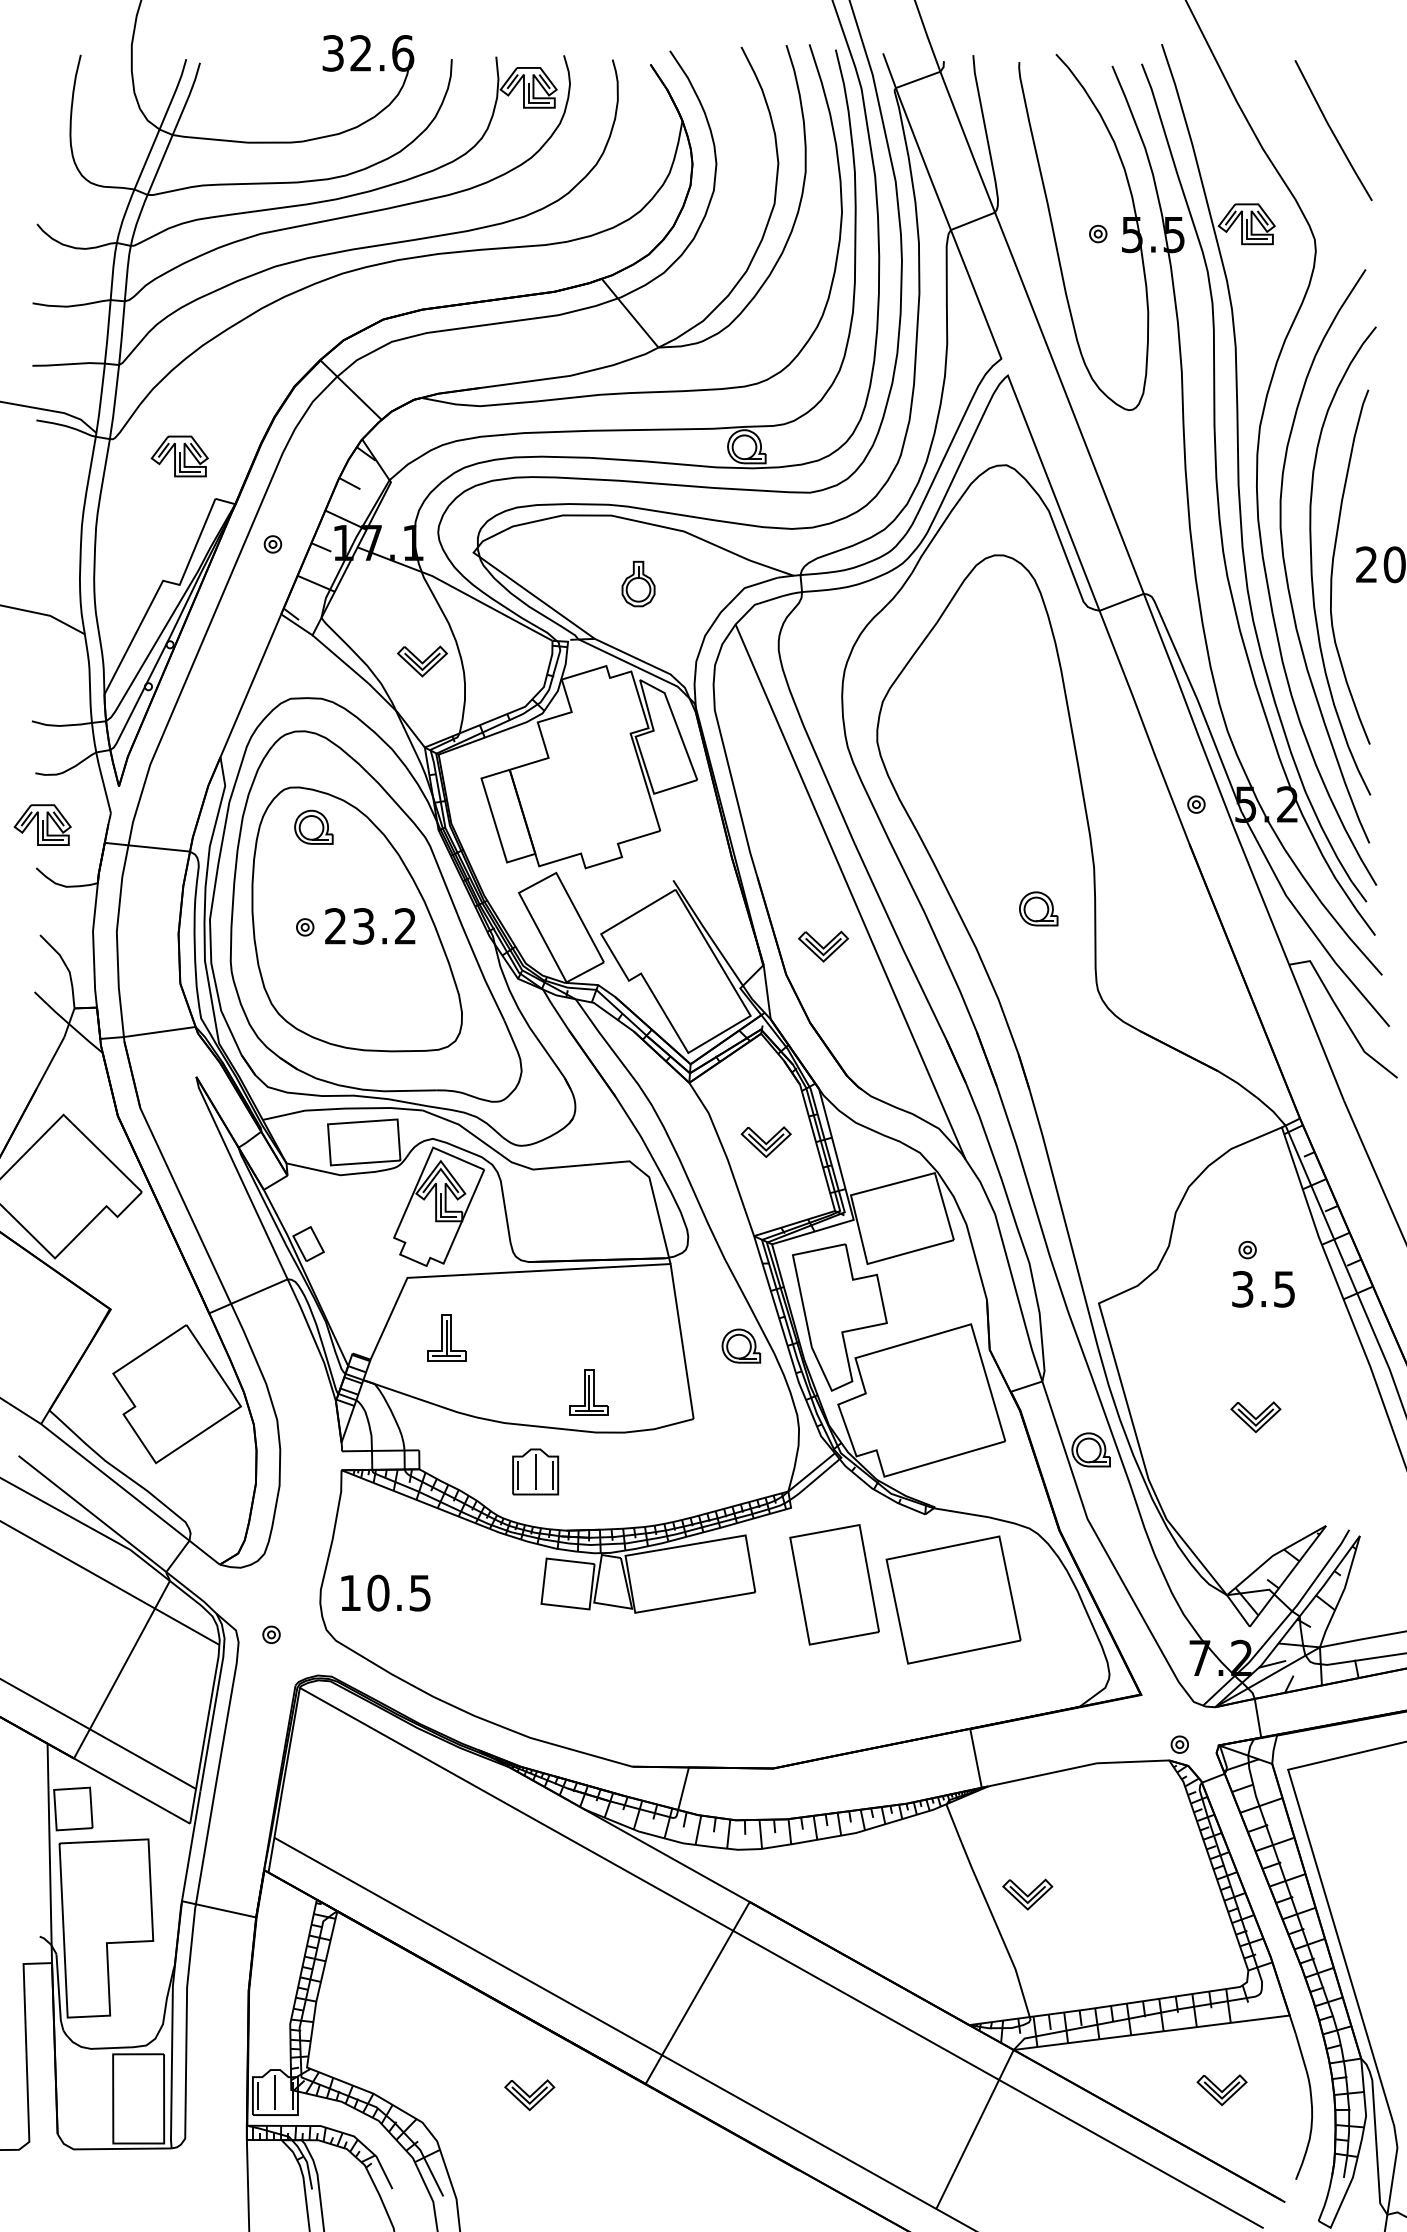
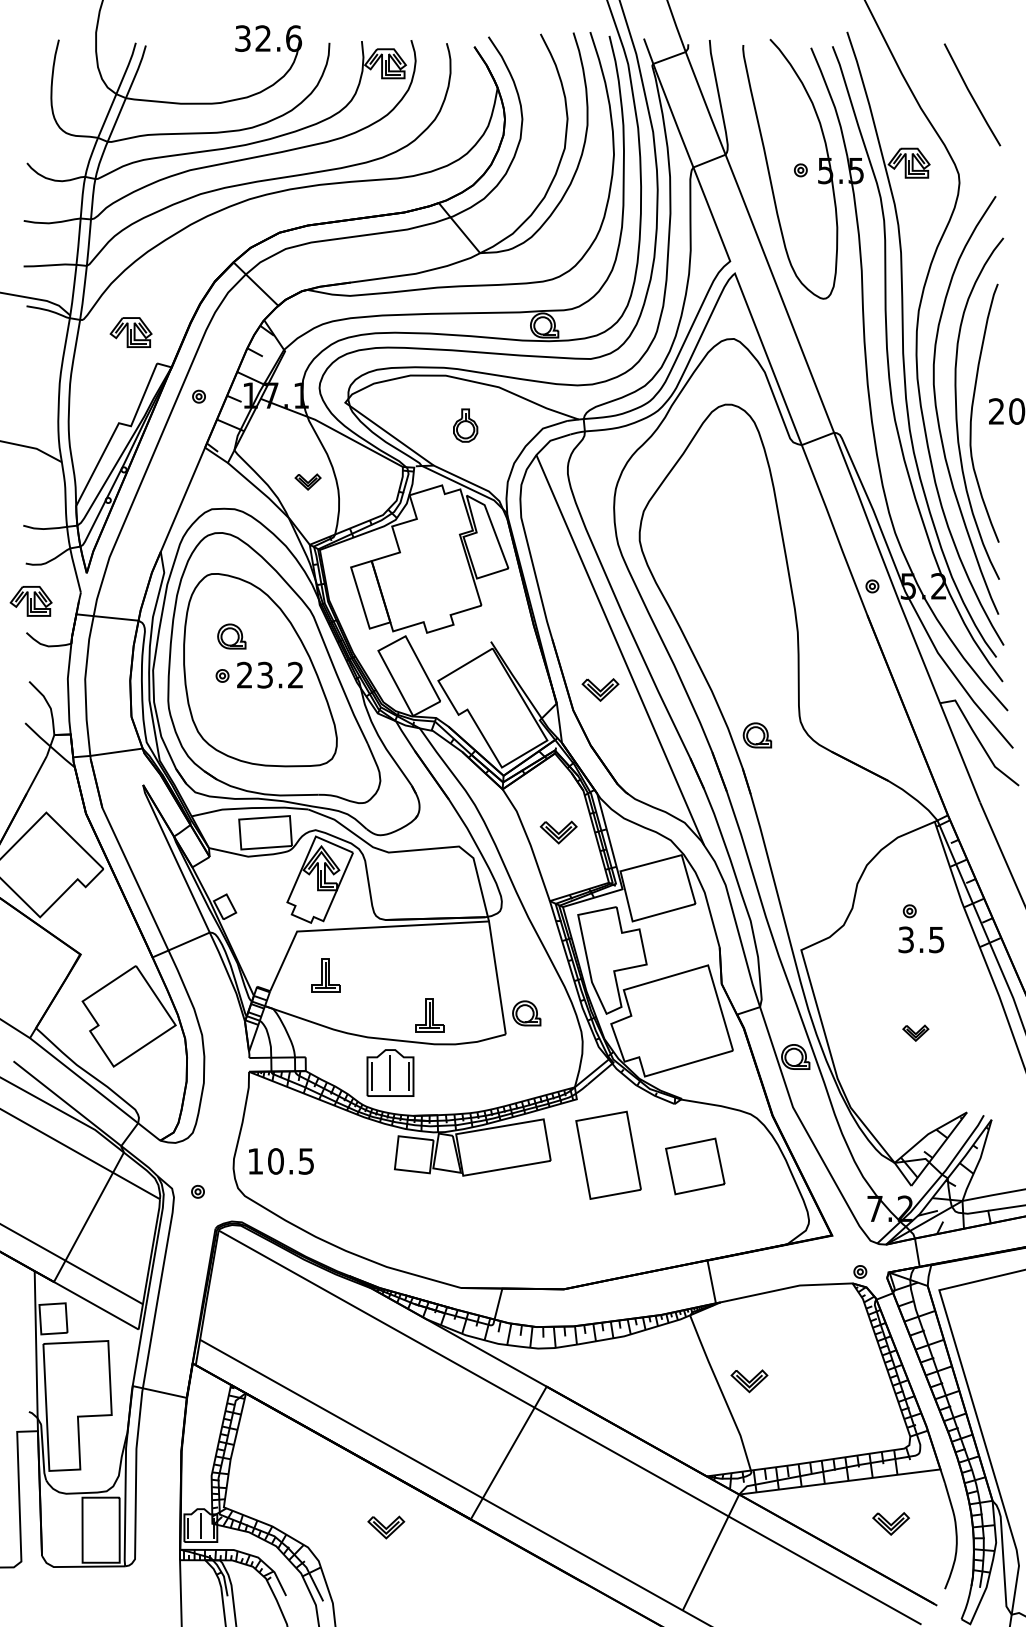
part: (422, 661) -> (308, 482), size x0.7
part: (313, 826) -> (231, 635), moved
part: (1038, 908) -> (757, 735), moved
part: (741, 1345) -> (526, 1012), moved
part: (1255, 1417) -> (915, 1033), size x0.7
part: (535, 1471) -> (390, 1072), size x1.4
part: (953, 1599) -> (695, 1166), size x0.6

